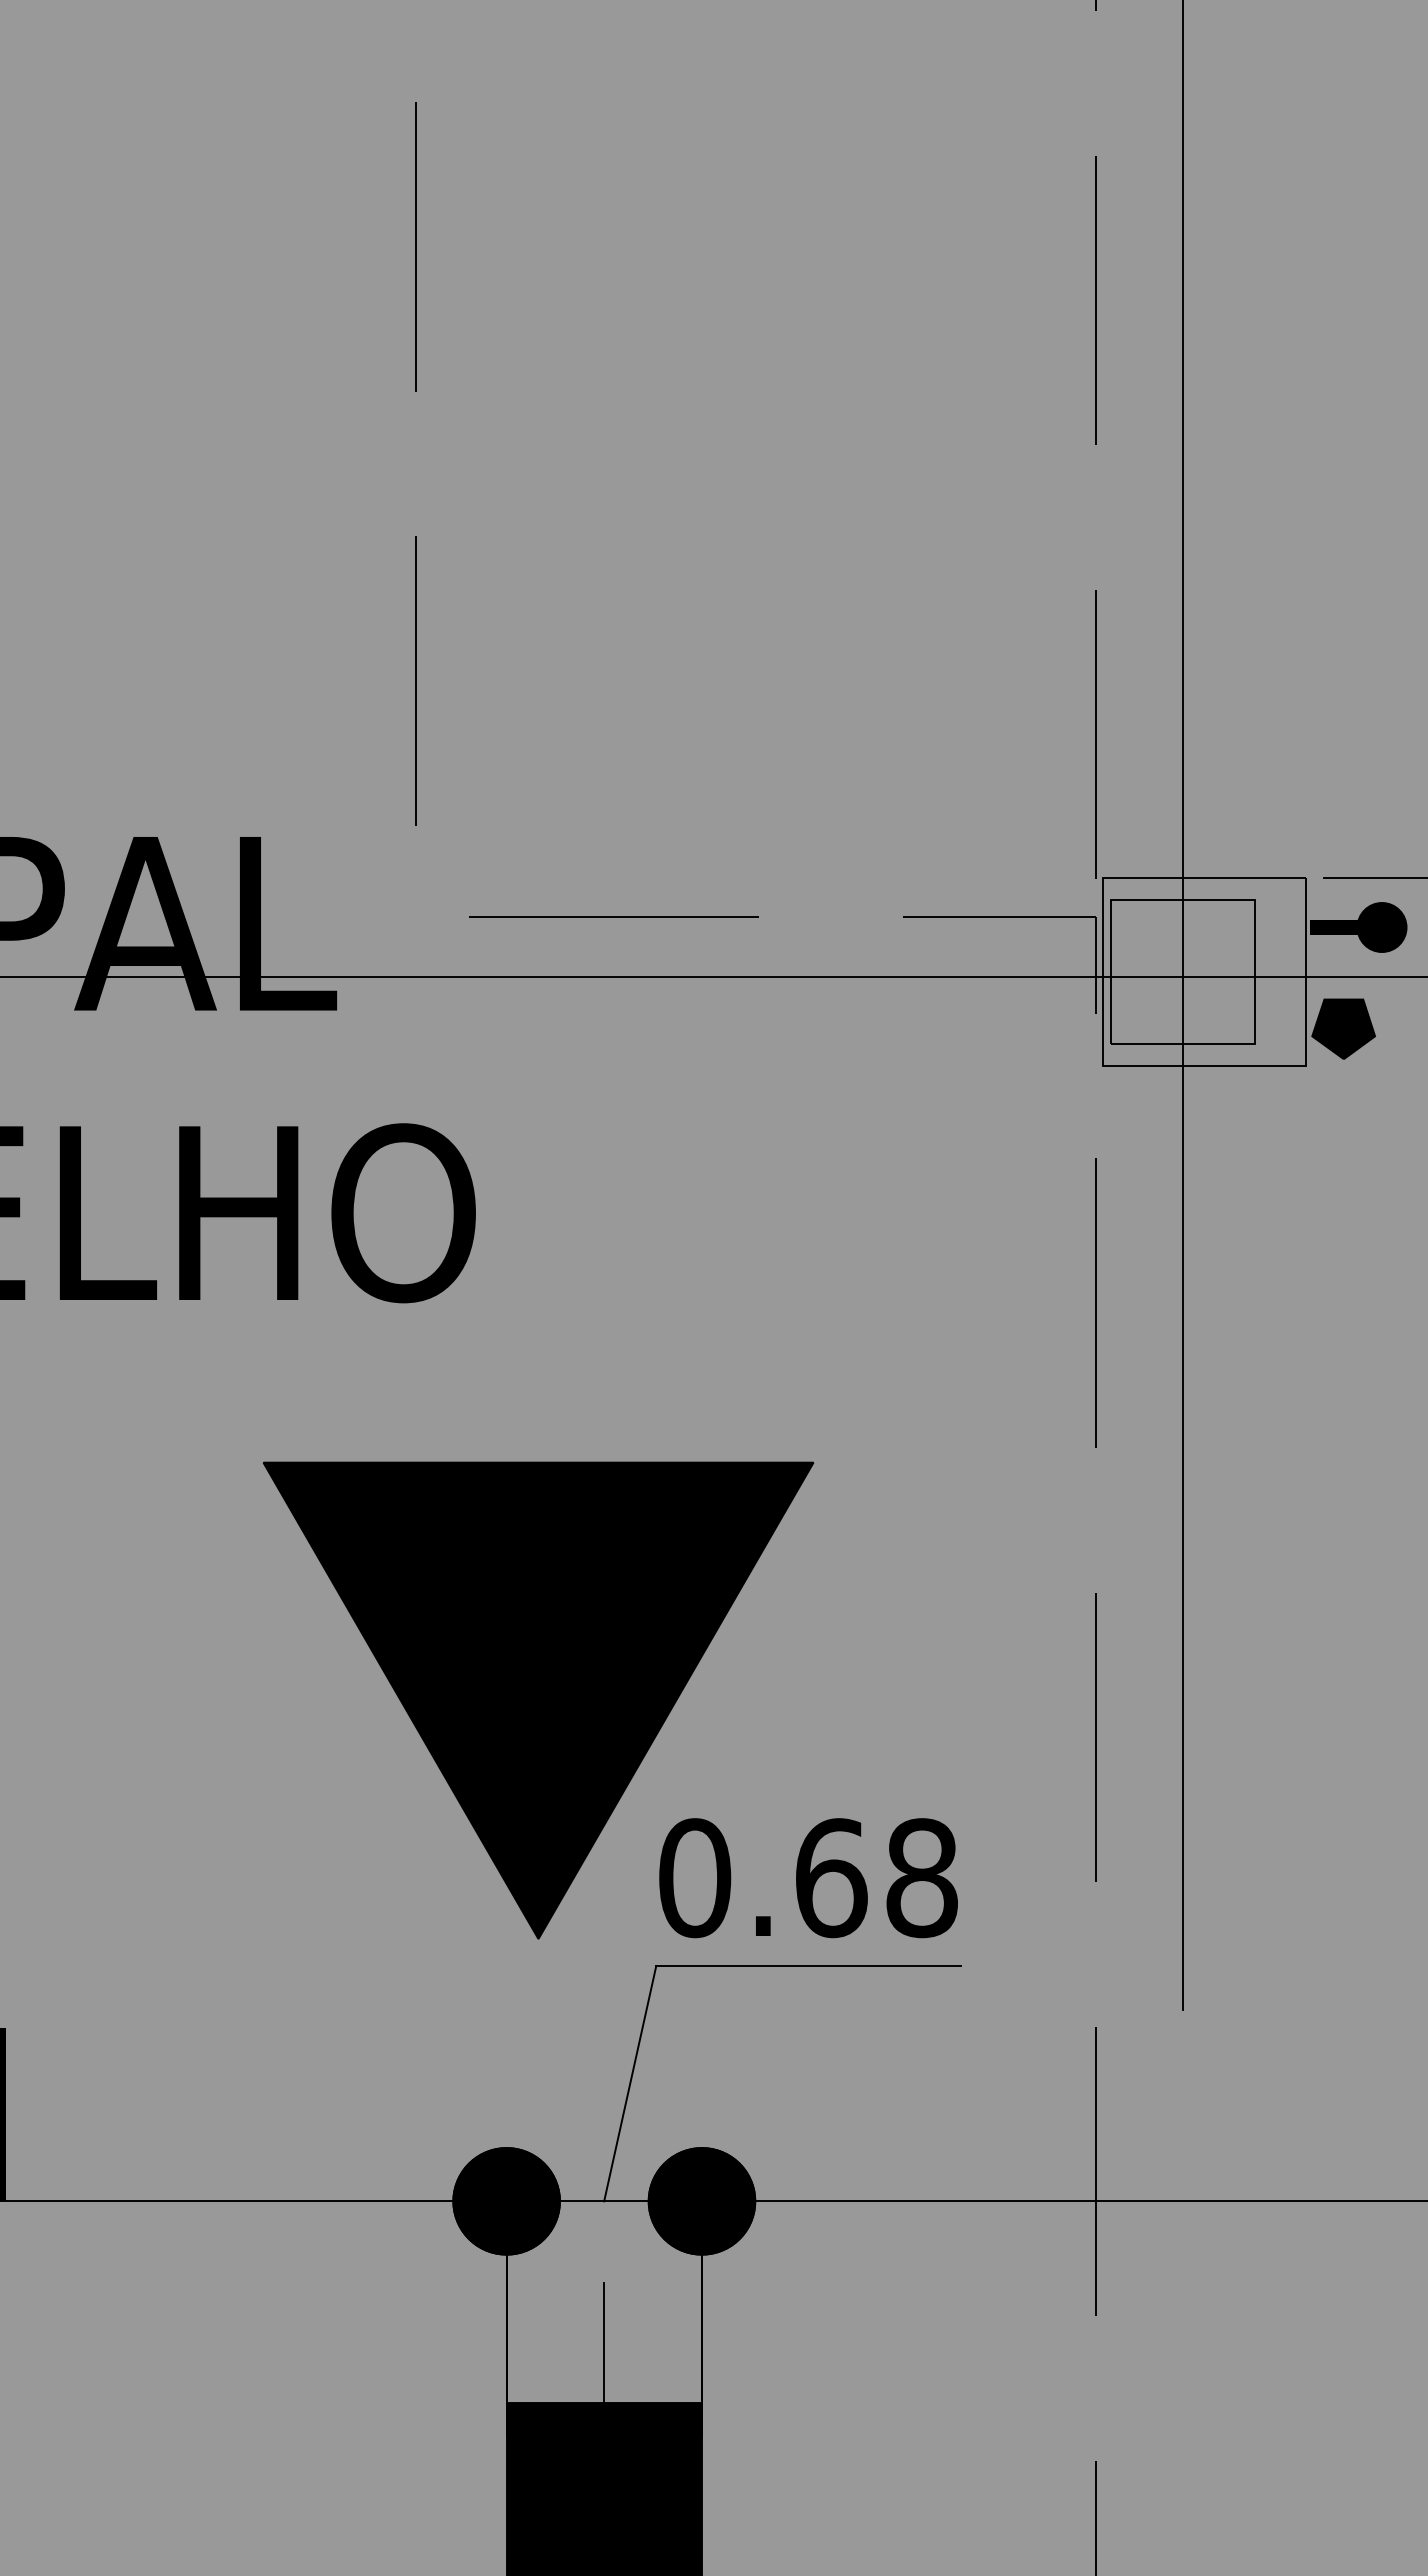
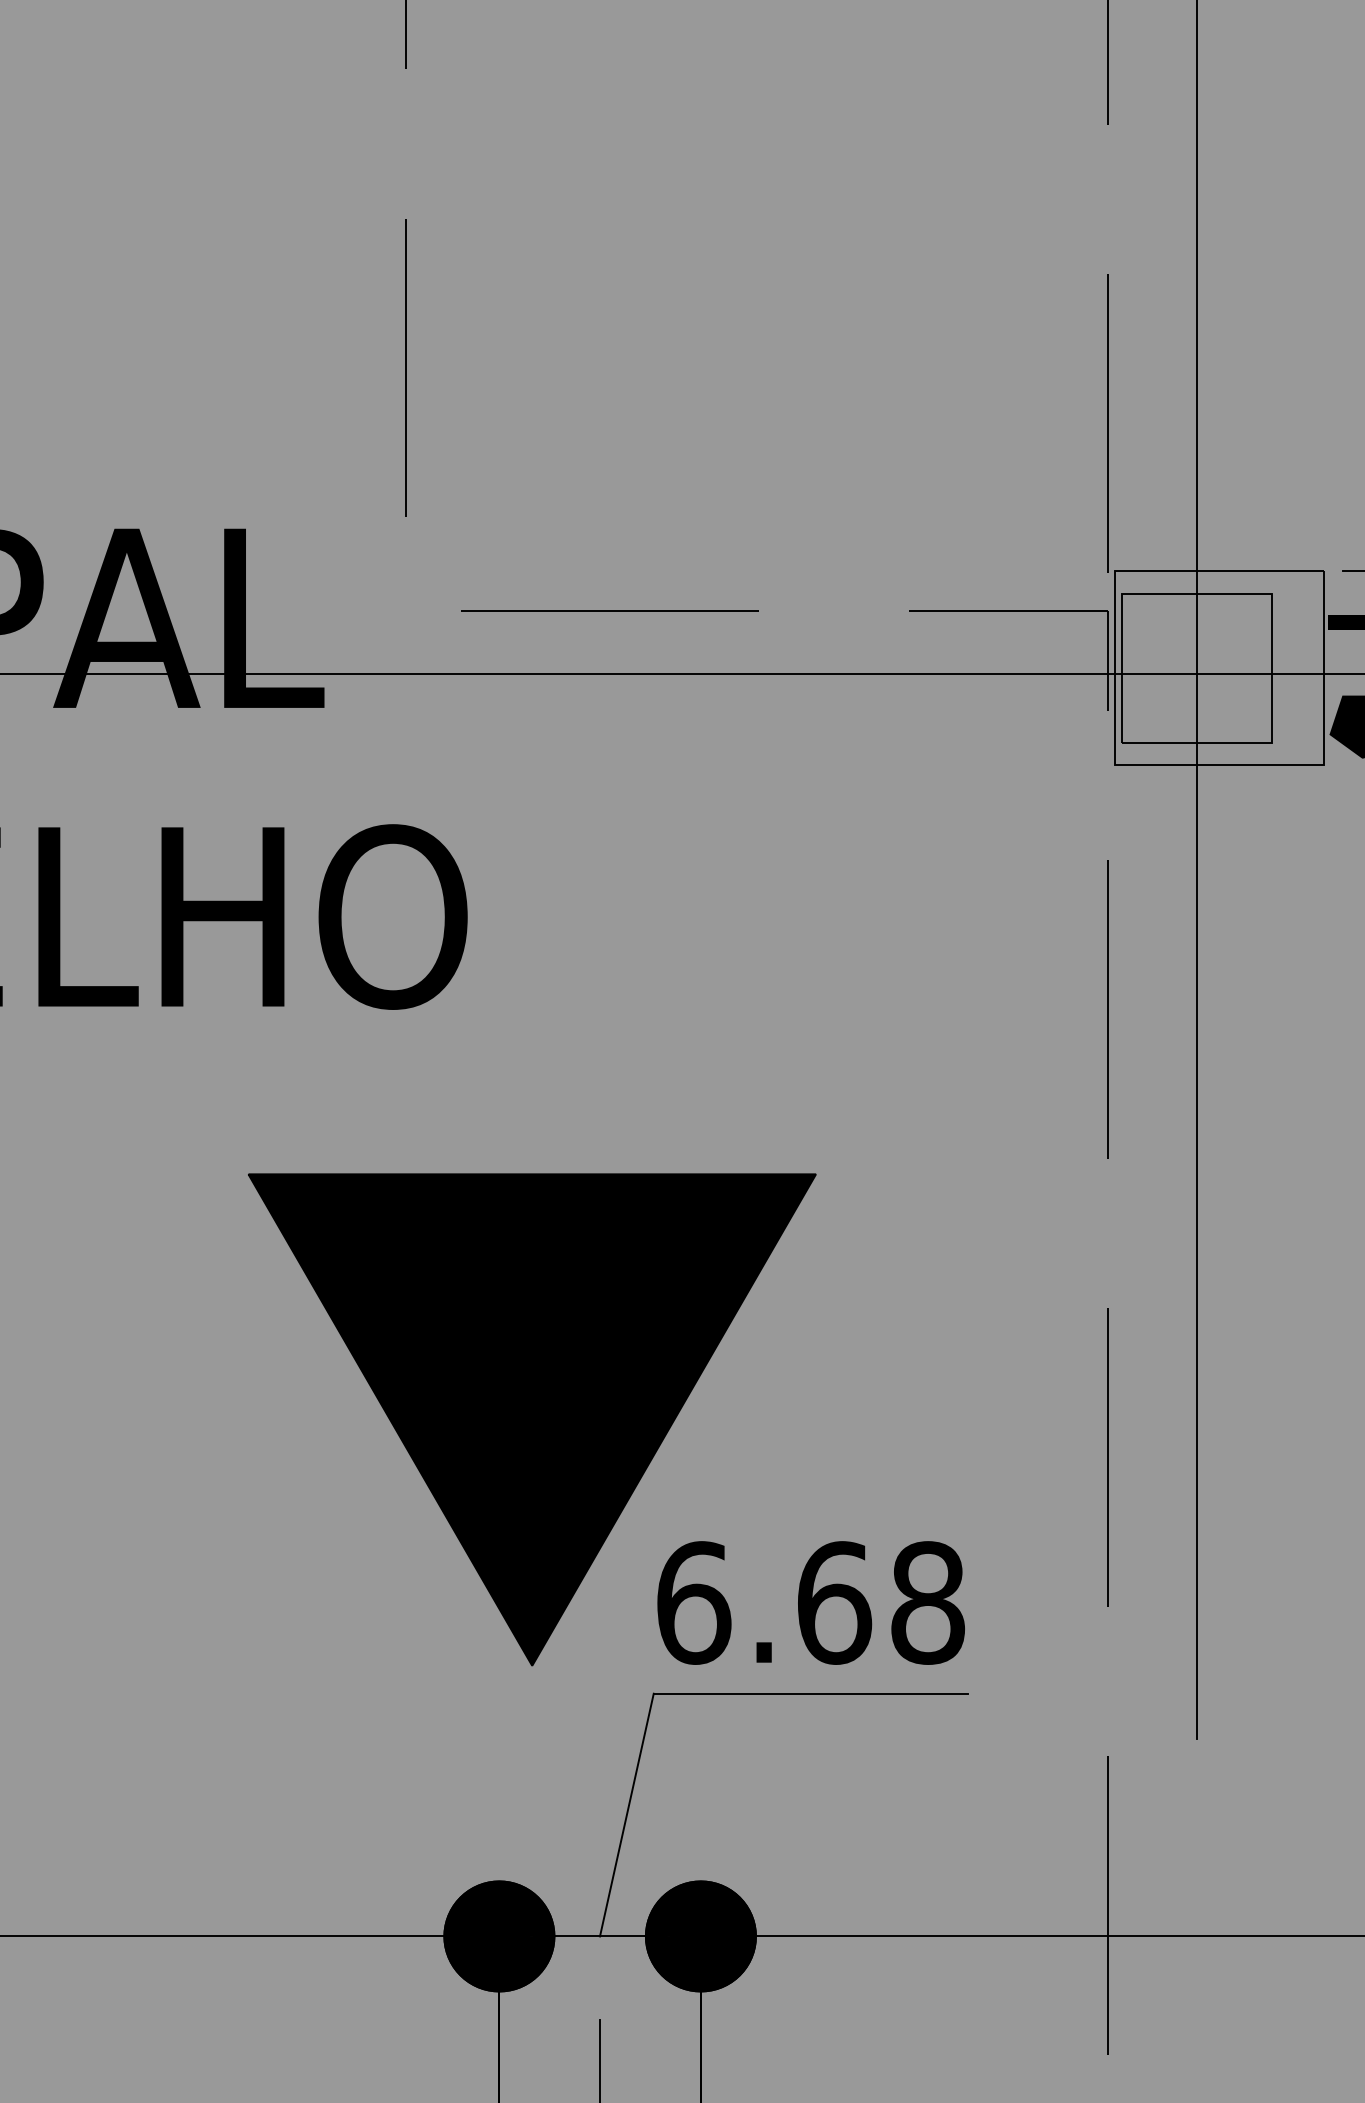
text: (695, 1877) -> (694, 1602), 0.68 -> 6.68

